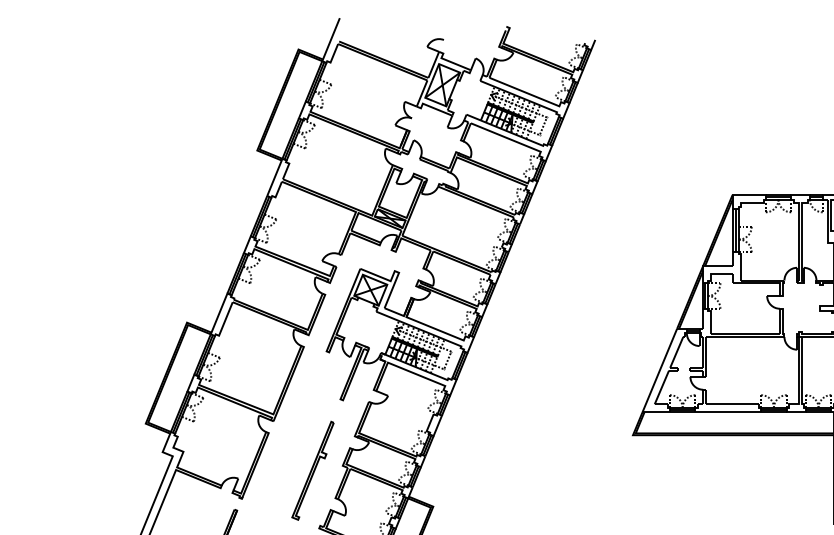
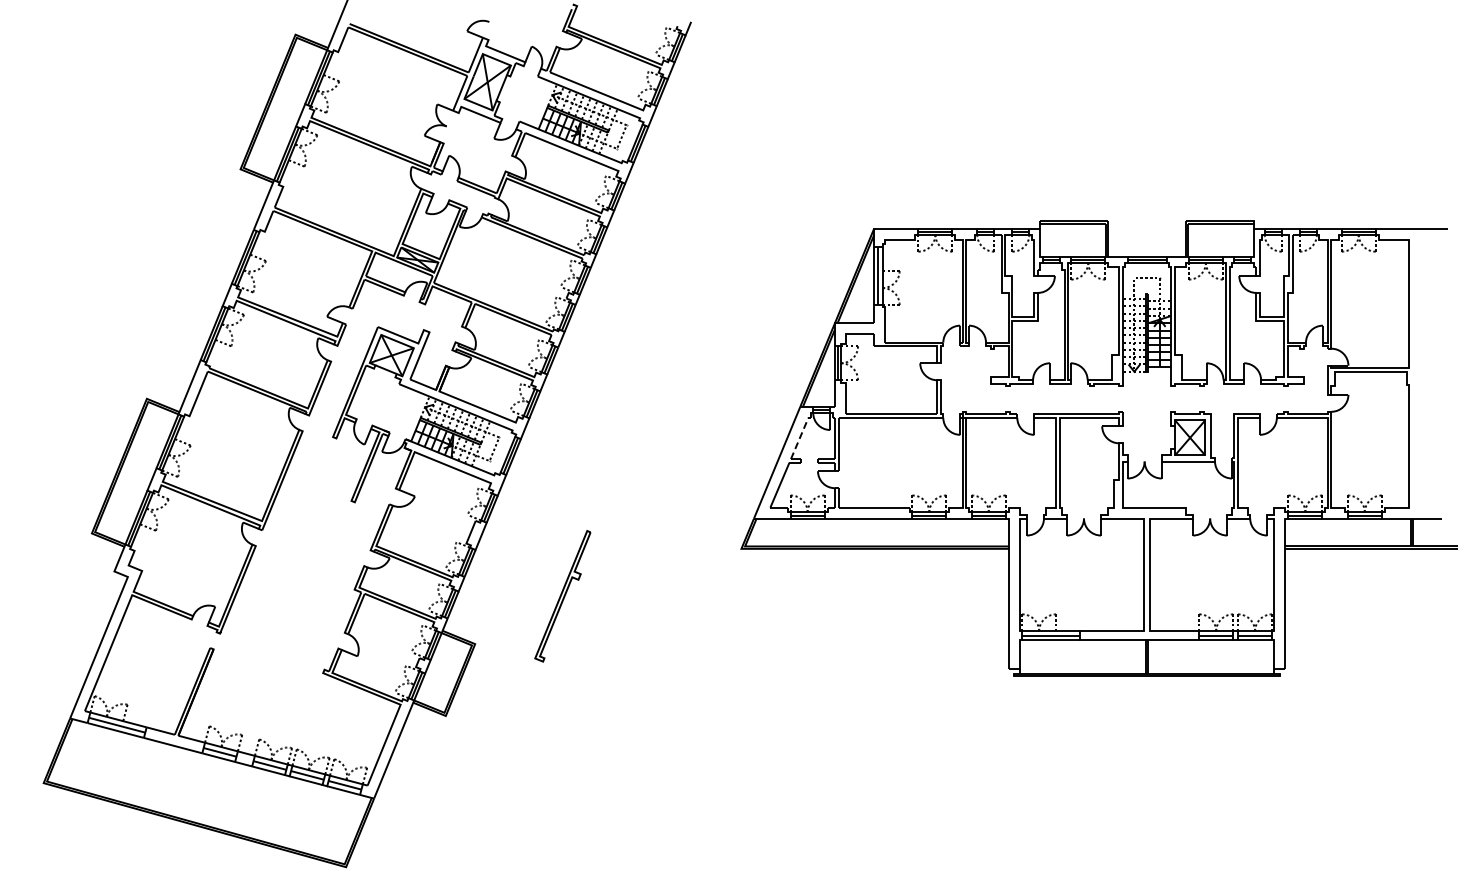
line: (676, 352) -> (799, 438), solid -> dashed
part: (312, 470) -> (562, 596), moved

